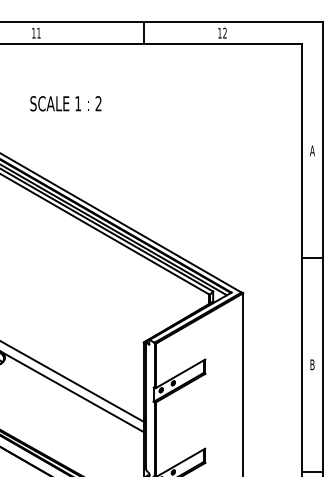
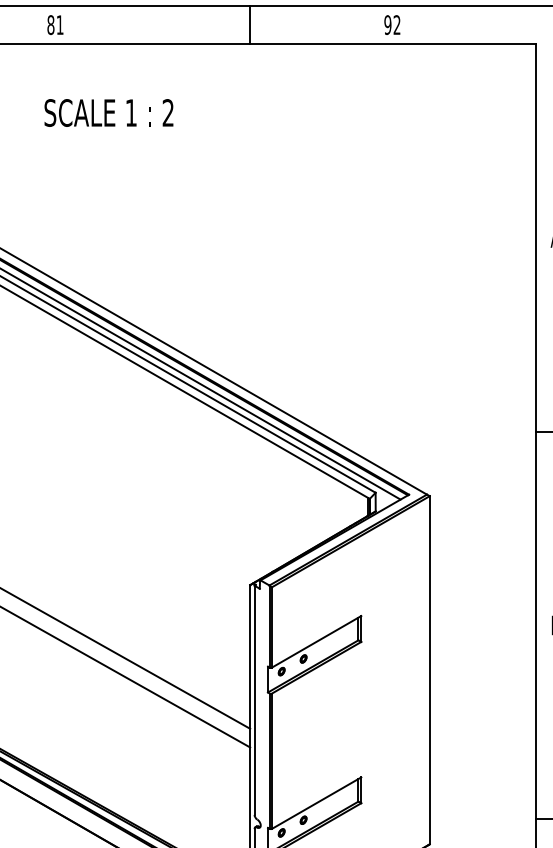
text: (33, 32) -> (50, 23), 11 -> 81
text: (219, 32) -> (387, 23), 12 -> 92
text: (65, 103) -> (108, 112), moved

